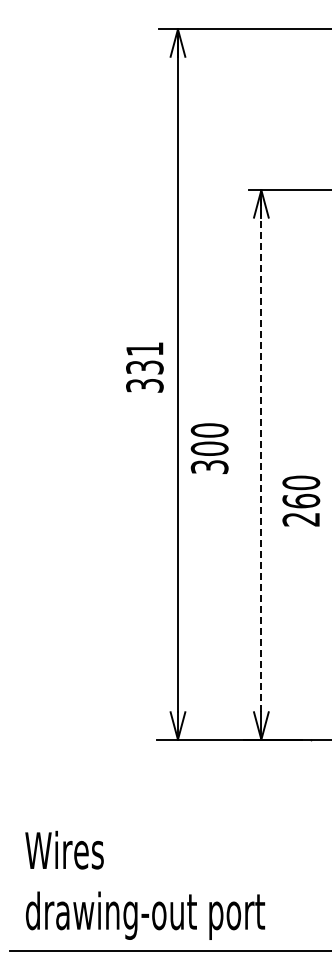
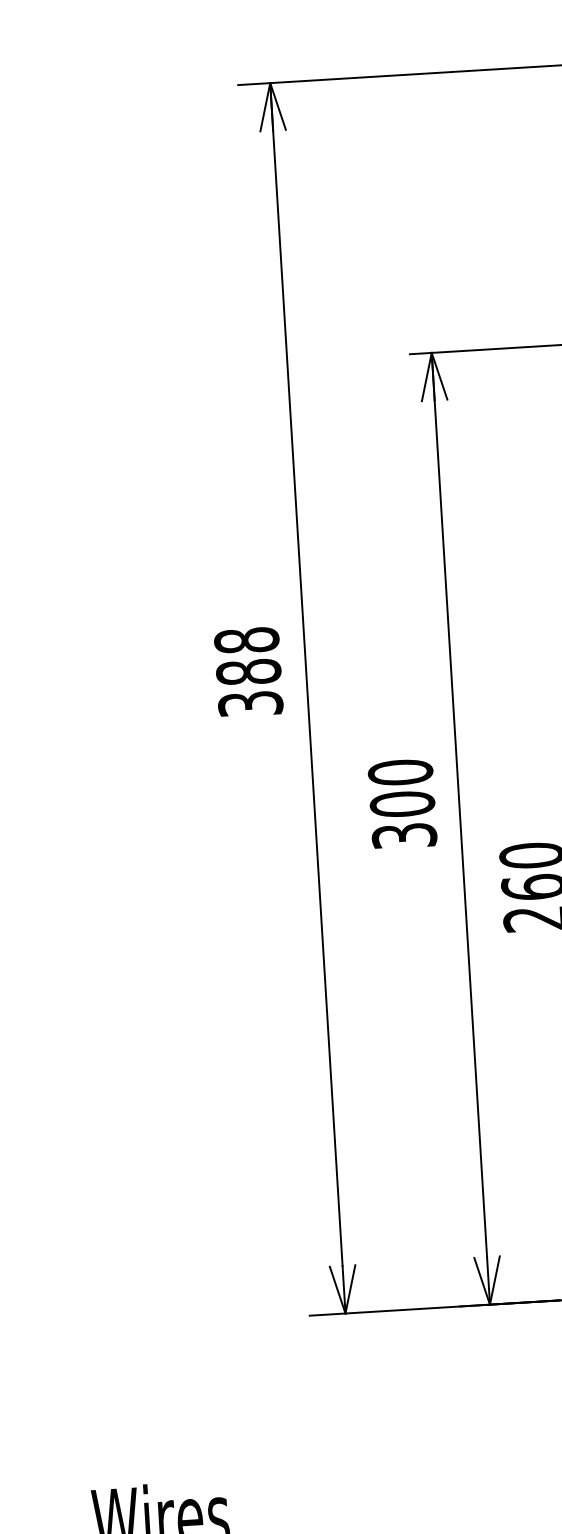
text: (144, 358) -> (247, 656), 331 -> 388
text: (209, 448) -> (402, 803), moved
line: (261, 450) -> (459, 803), dashed -> solid

